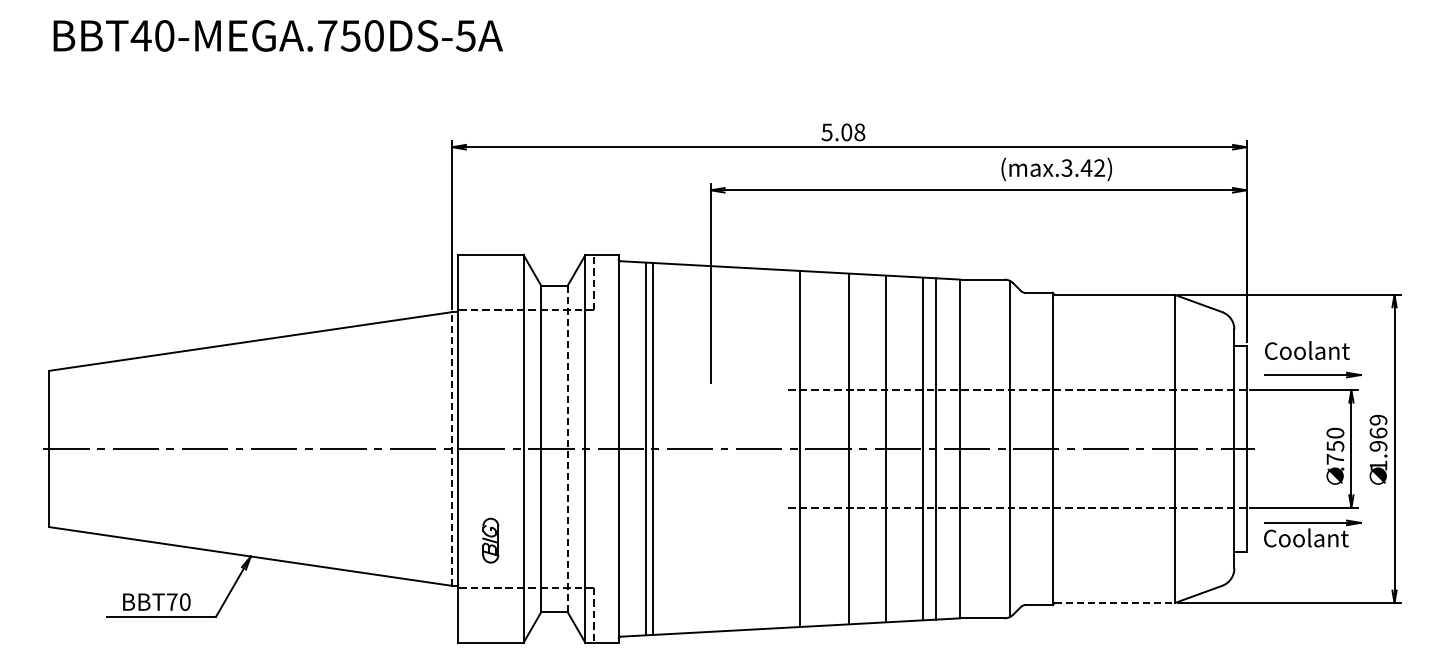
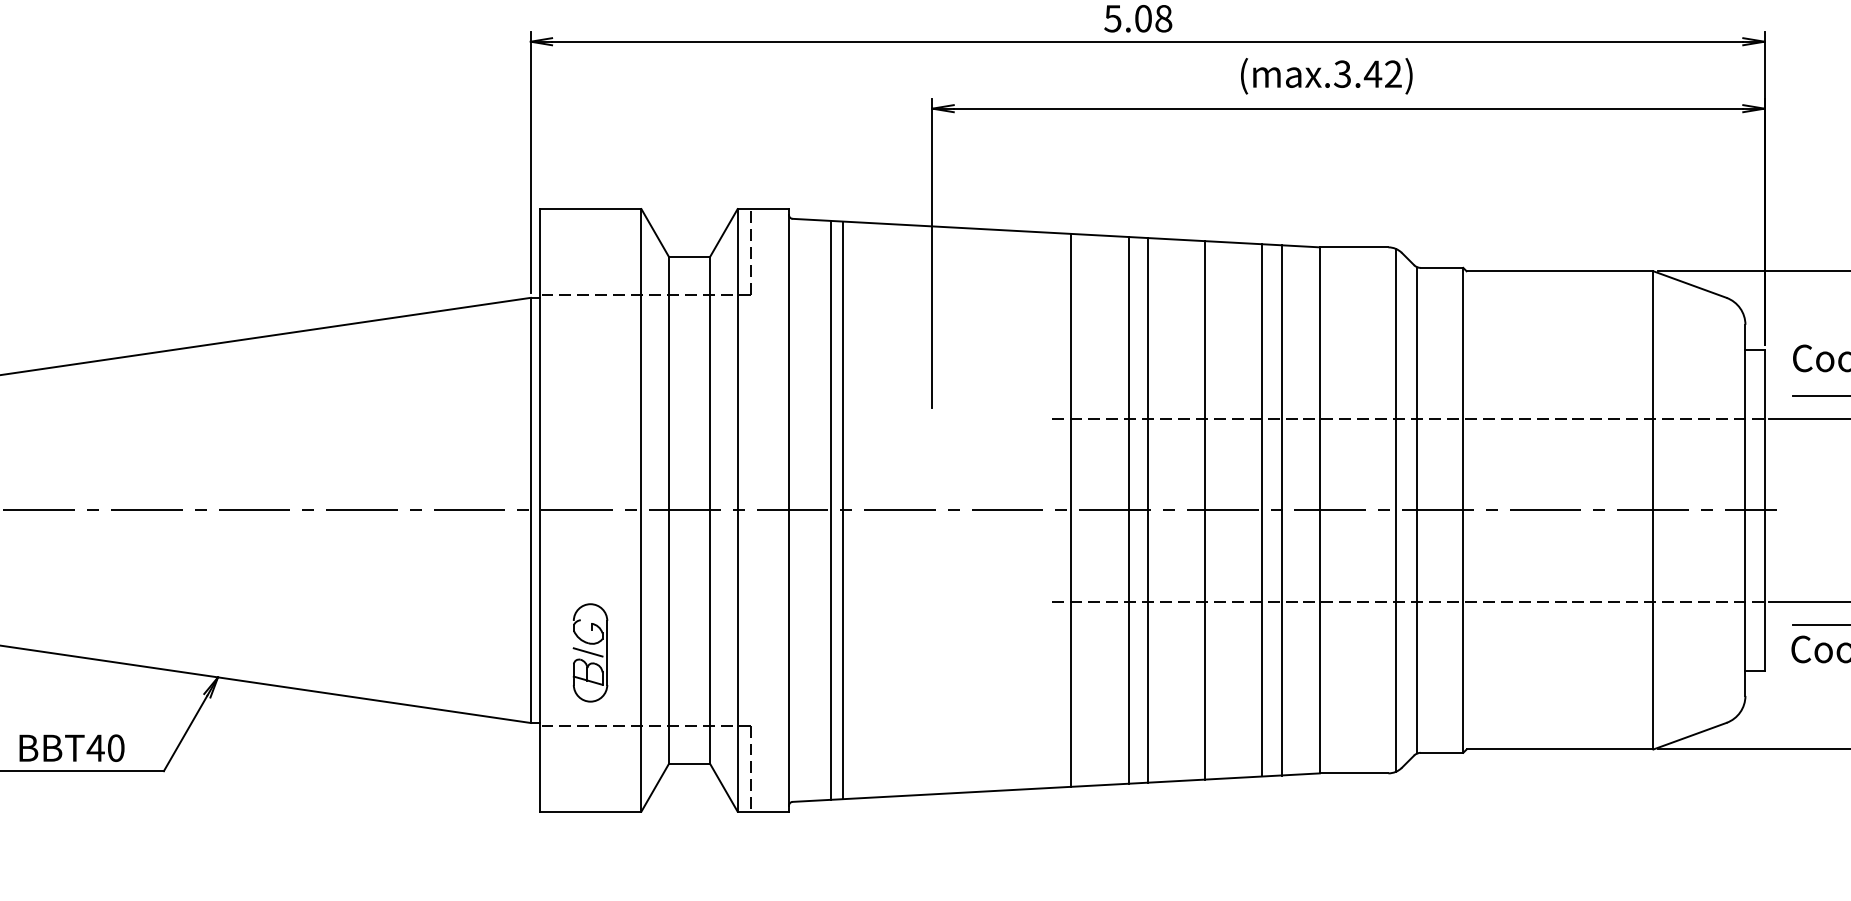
text: (1056, 169) -> (1326, 76), moved
line: (567, 448) -> (709, 509), dashed -> solid
line: (837, 448) -> (1129, 509), added
line: (1022, 448) -> (1416, 509), added
line: (452, 449) -> (531, 511), dashed -> solid
part: (490, 540) -> (590, 652), size x1.43
text: (171, 601) -> (94, 747), BBT70 -> BBT40
line: (1115, 602) -> (1560, 748), dashed -> solid

